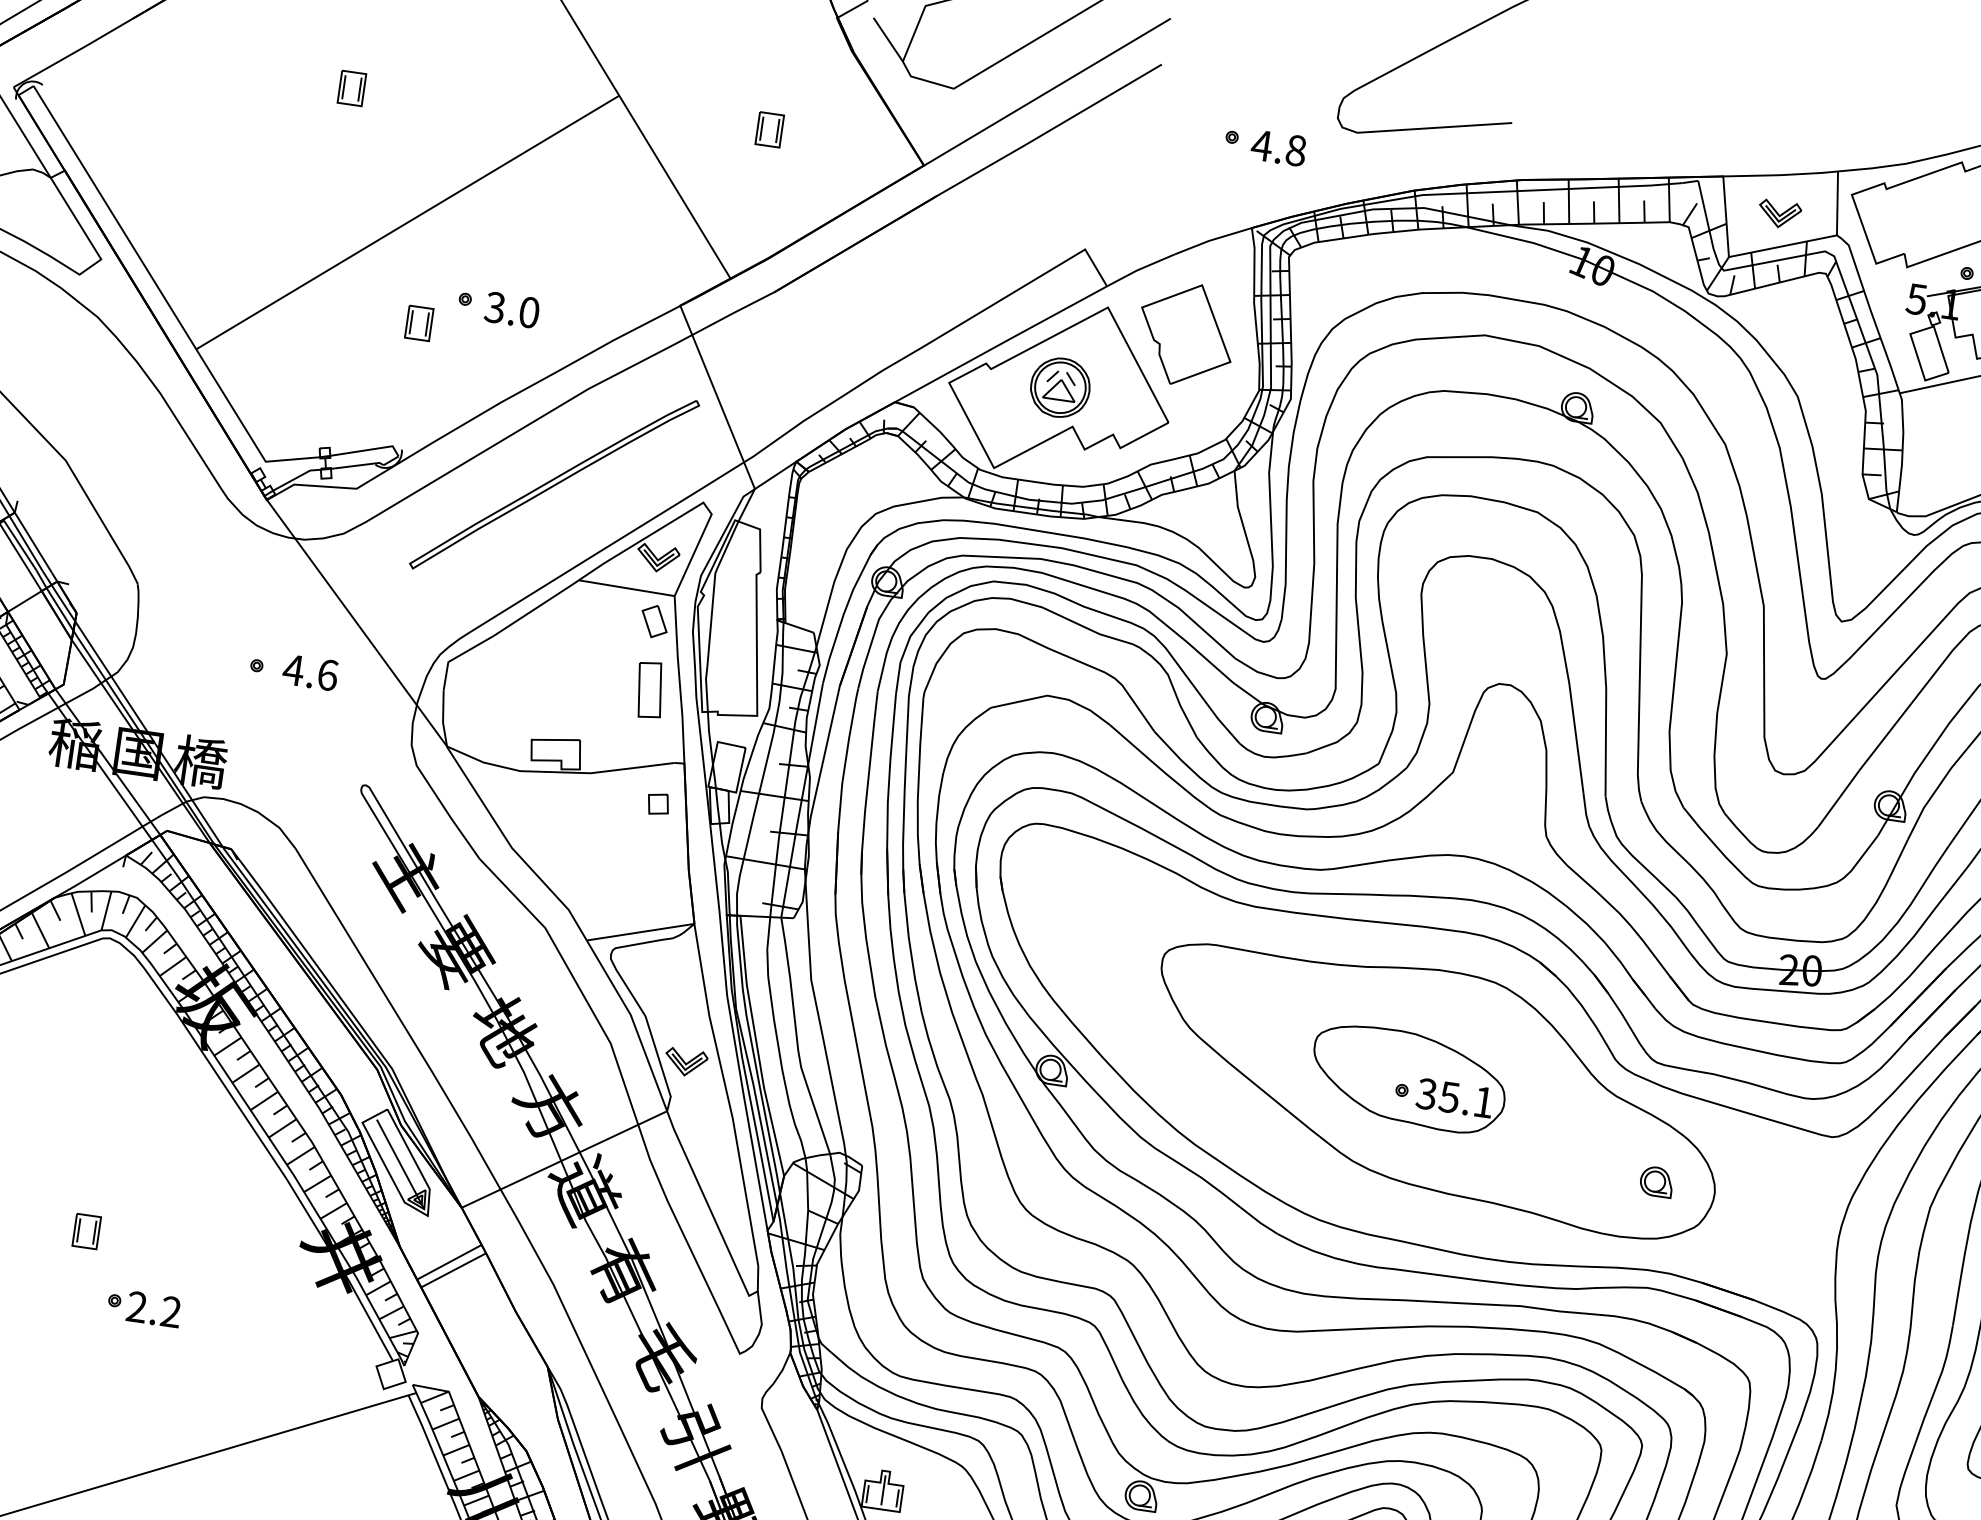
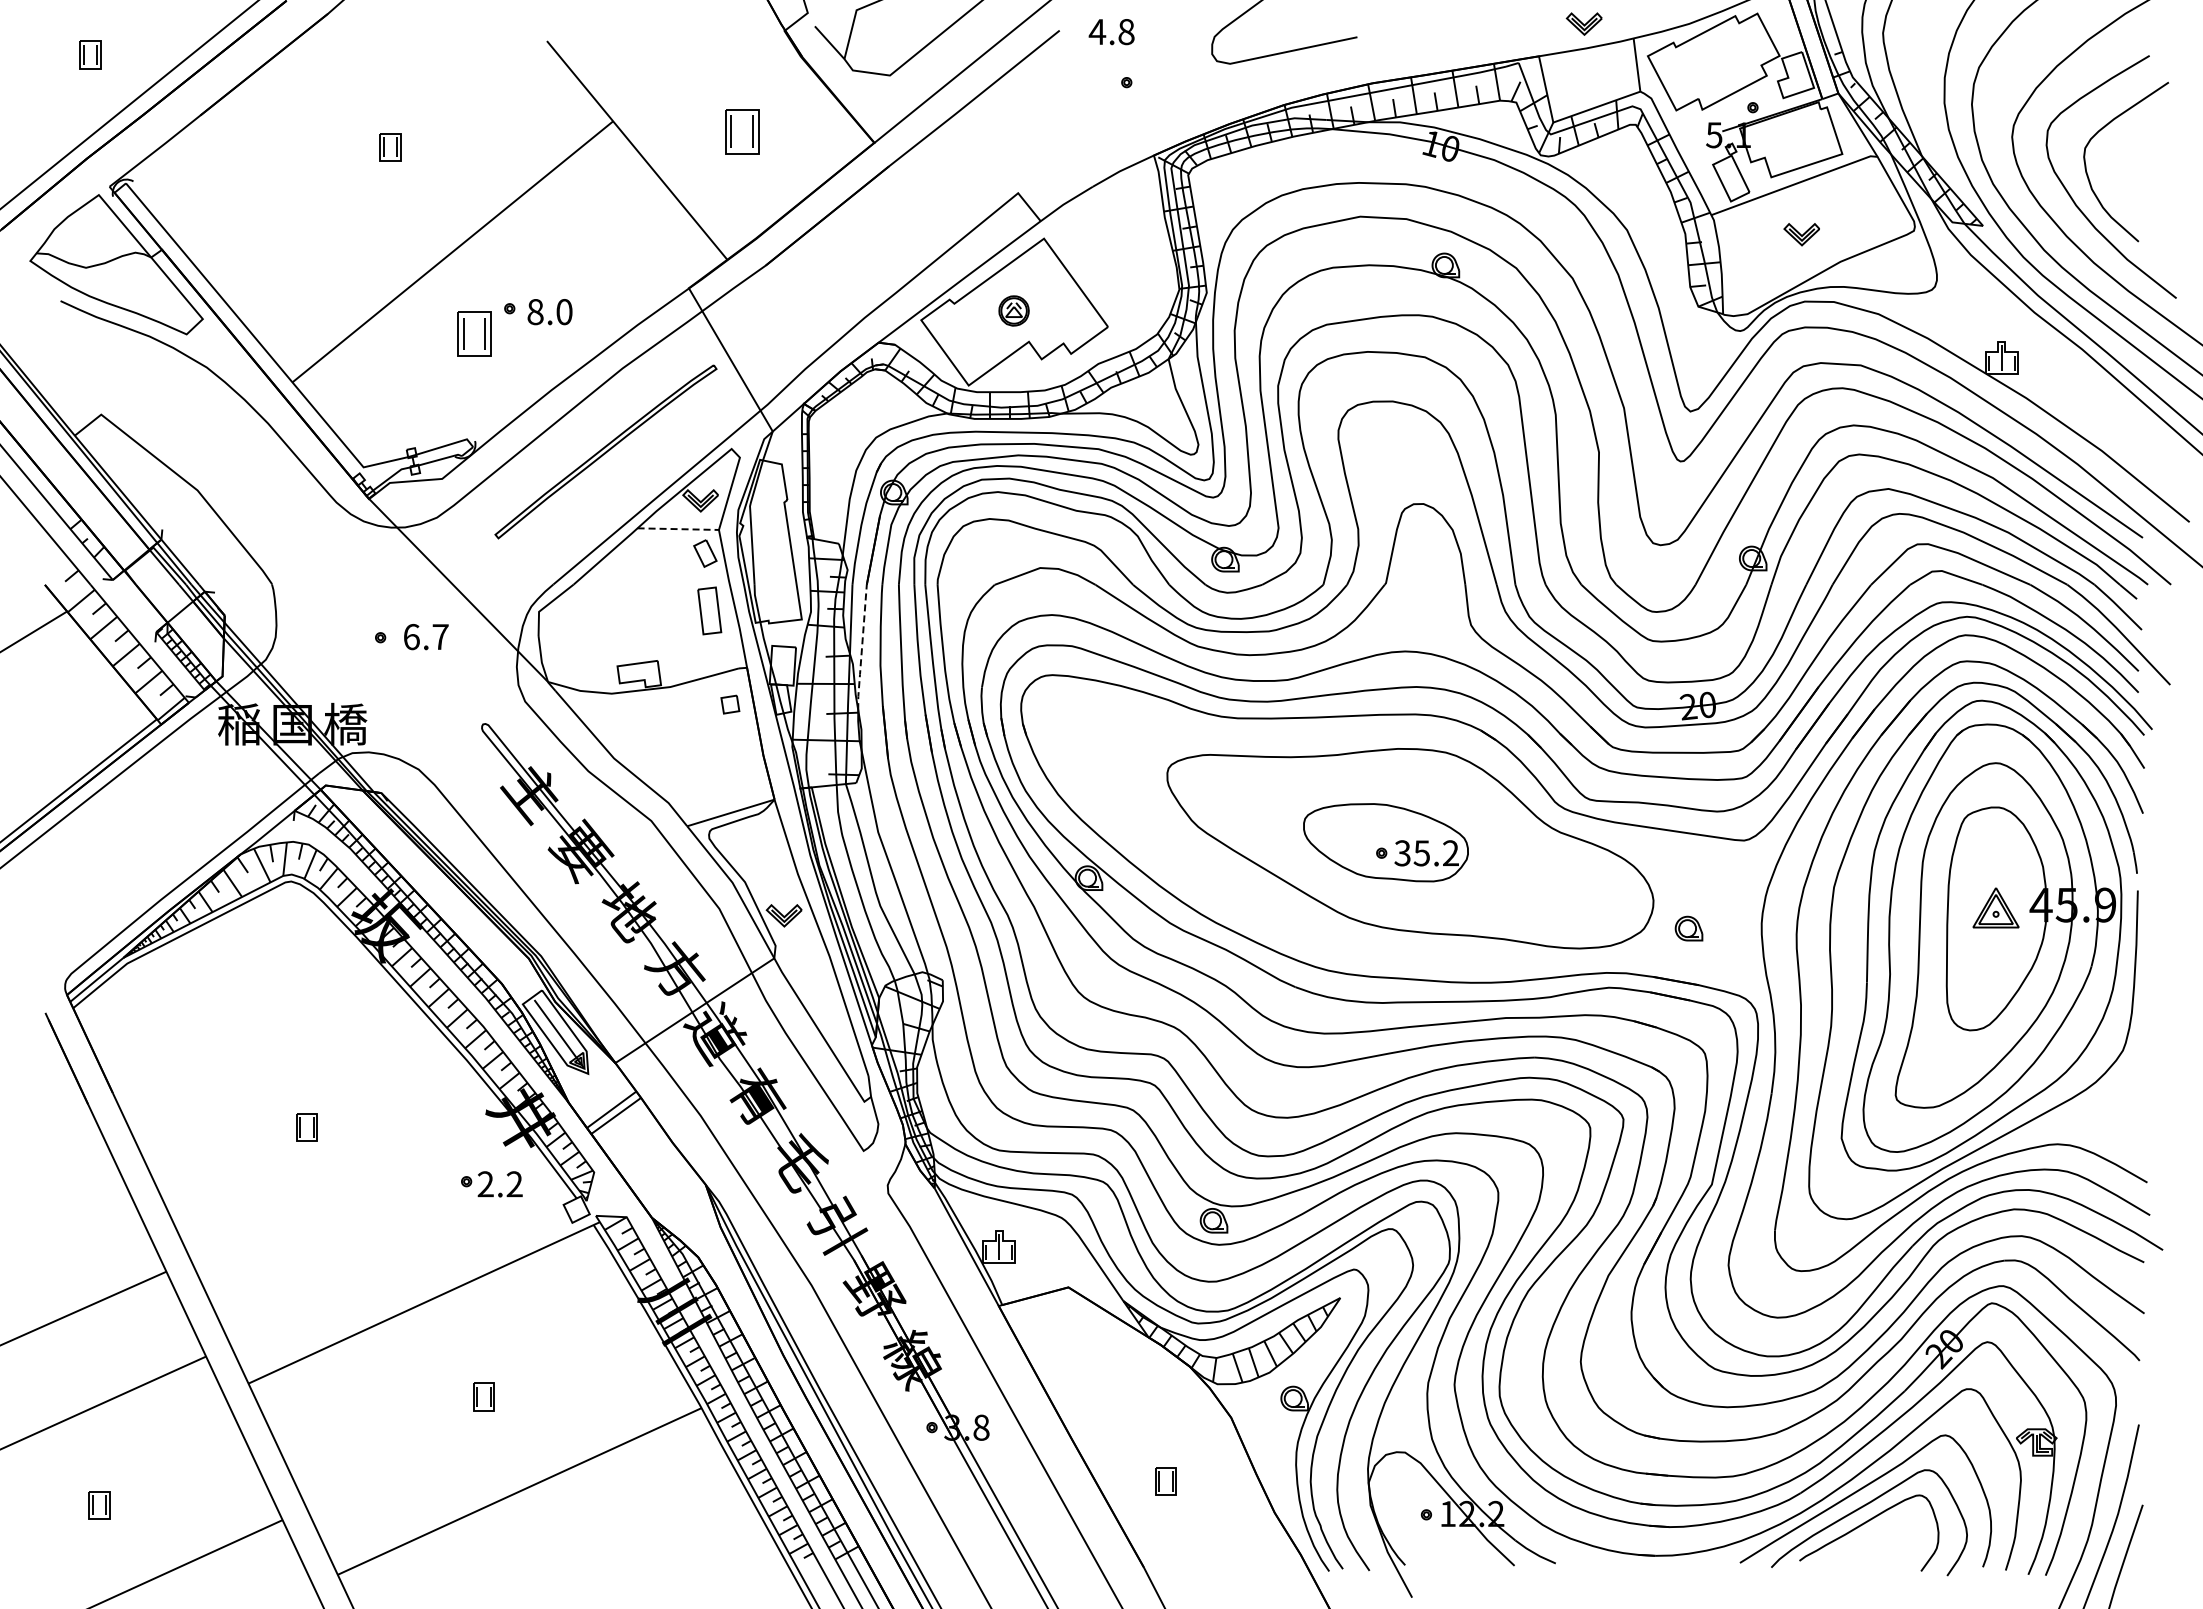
part: (769, 129) -> (741, 131), size x1.6
text: (1278, 148) -> (1111, 32), moved
part: (1778, 213) -> (1583, 23), moved
text: (495, 308) -> (535, 312), 3.0 -> 8.0
part: (419, 323) -> (474, 334), size x1.6
part: (1186, 334) -> (1112, 251), removed
part: (1059, 387) -> (1013, 310), size x0.6
line: (626, 588) -> (678, 529), solid -> dashed
text: (310, 671) -> (425, 636), 4.6 -> 6.7
line: (822, 760) -> (861, 648), solid -> dashed
text: (1483, 1101) -> (1450, 852), 35.1 -> 35.2
part: (1656, 1181) -> (1688, 928), moved
part: (143, 1308) -> (491, 1184), moved

